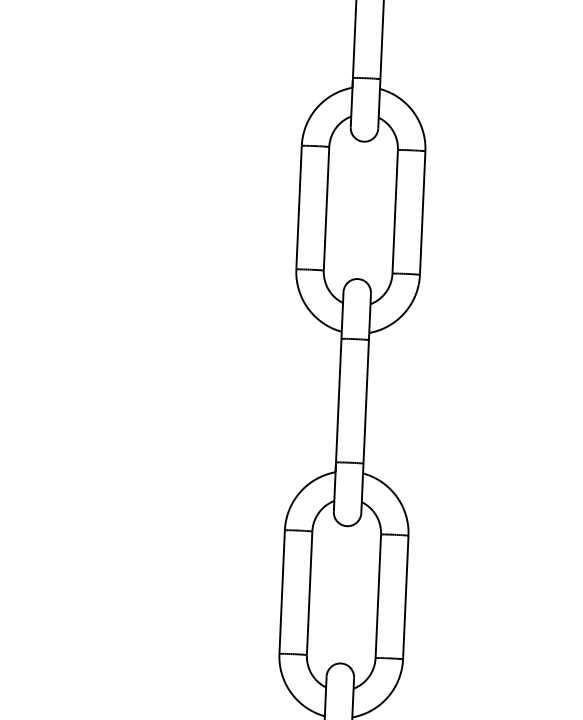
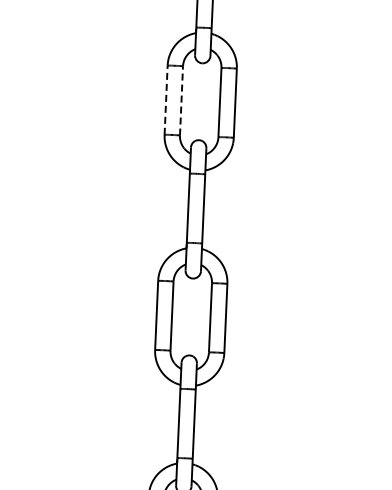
line: (299, 208) -> (166, 100), solid -> dashed
line: (326, 208) -> (181, 100), solid -> dashed

